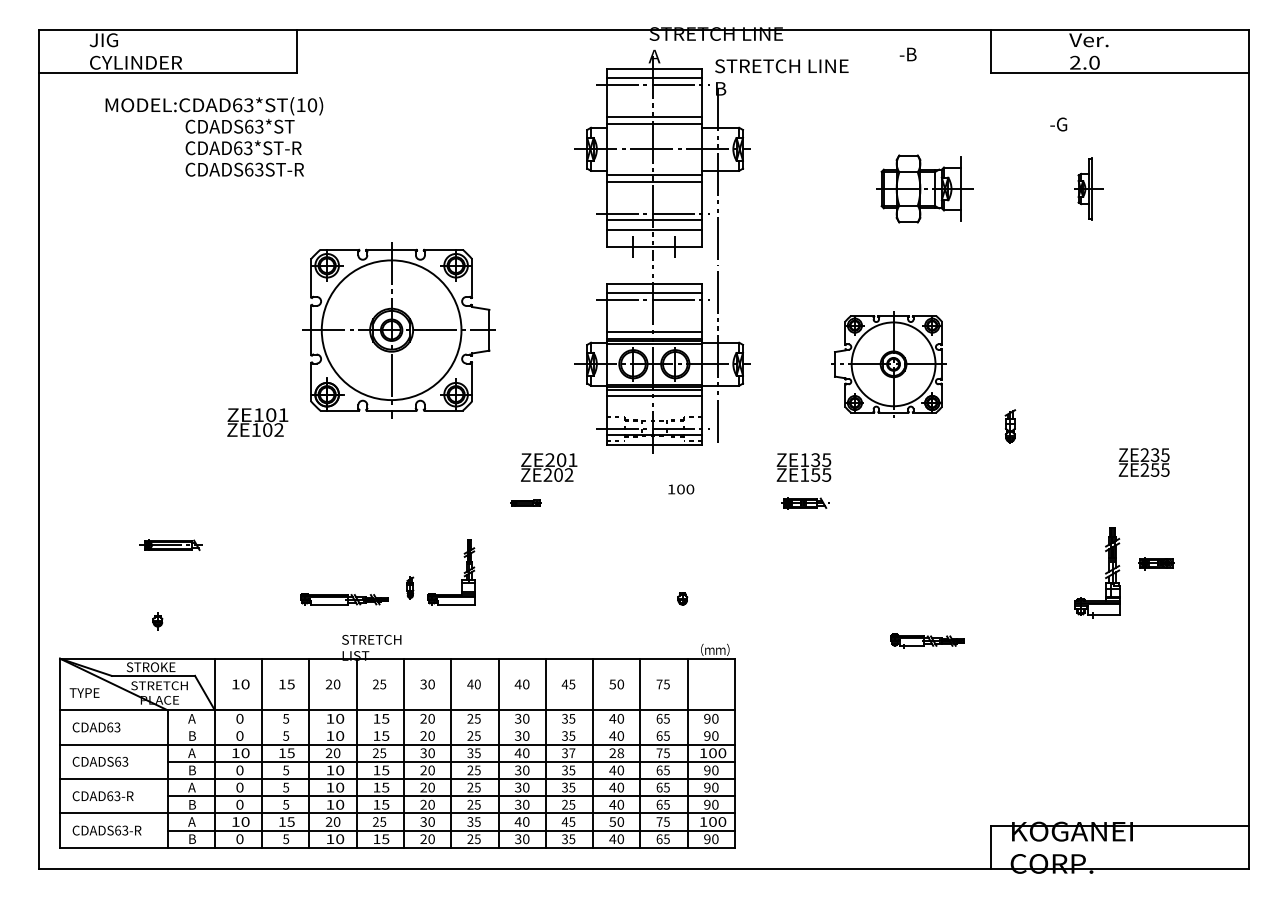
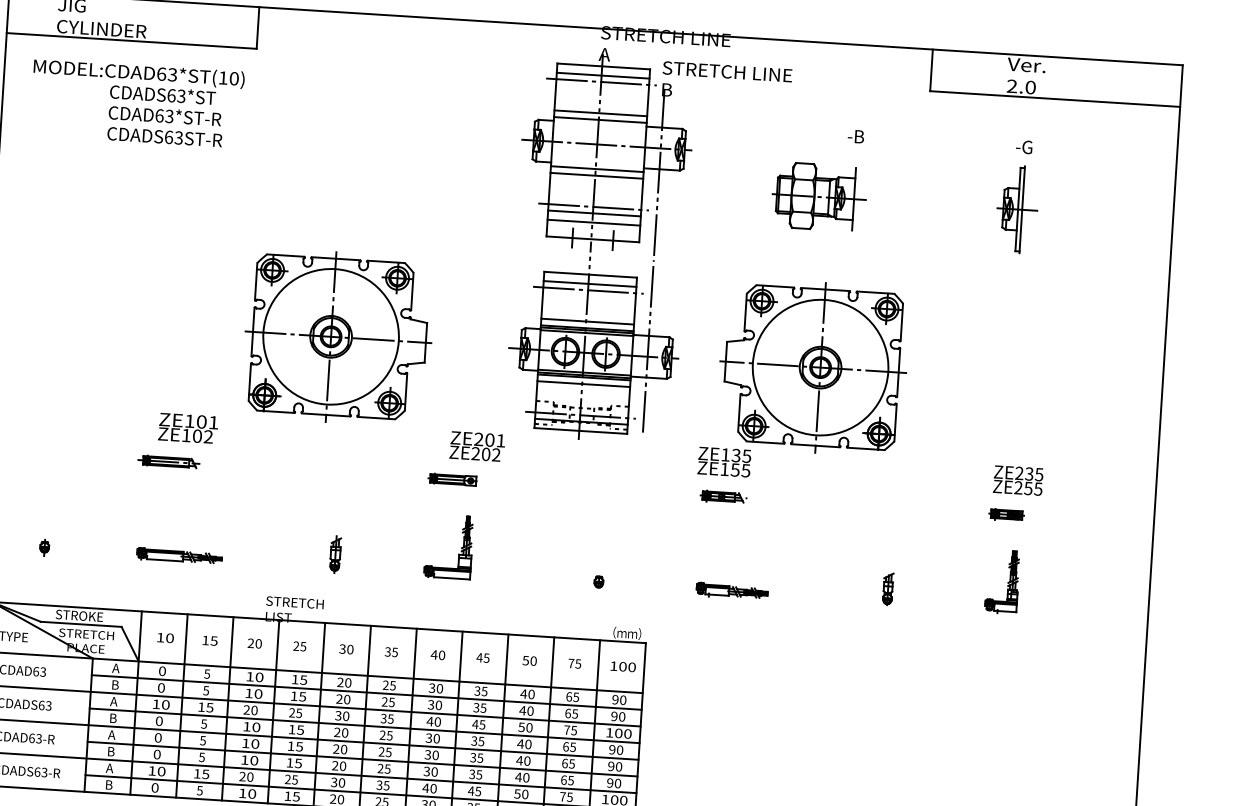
text: (907, 54) -> (855, 136), moved
text: (1058, 124) -> (1024, 147), moved
text: (214, 136) -> (137, 103), moved
part: (924, 188) -> (818, 196), moved
part: (1088, 188) -> (1017, 209), size x1.43
part: (398, 330) -> (337, 337), moved
part: (888, 364) -> (812, 367), size x1.67
text: (257, 422) -> (188, 428), moved
part: (1010, 426) -> (888, 589), moved
text: (1143, 462) -> (1017, 480), moved
text: (681, 489) -> (623, 666), moved
part: (525, 502) -> (452, 479), size x1.67
part: (170, 544) -> (168, 461), moved
part: (1156, 563) -> (1006, 514), moved
part: (463, 572) -> (460, 547), moved
part: (1097, 572) -> (1002, 581), size x0.71
part: (410, 587) -> (335, 554), size x1.67
part: (344, 599) -> (179, 556), moved
part: (157, 621) -> (44, 547), moved
part: (927, 640) -> (732, 591), moved
text: (473, 684) -> (390, 652), 40 -> 35
line: (450, 727) -> (366, 692), added
text: (568, 753) -> (478, 724), 37 -> 45
text: (616, 753) -> (525, 727), 28 -> 50
text: (564, 805) -> (471, 775), 25 -> 35

